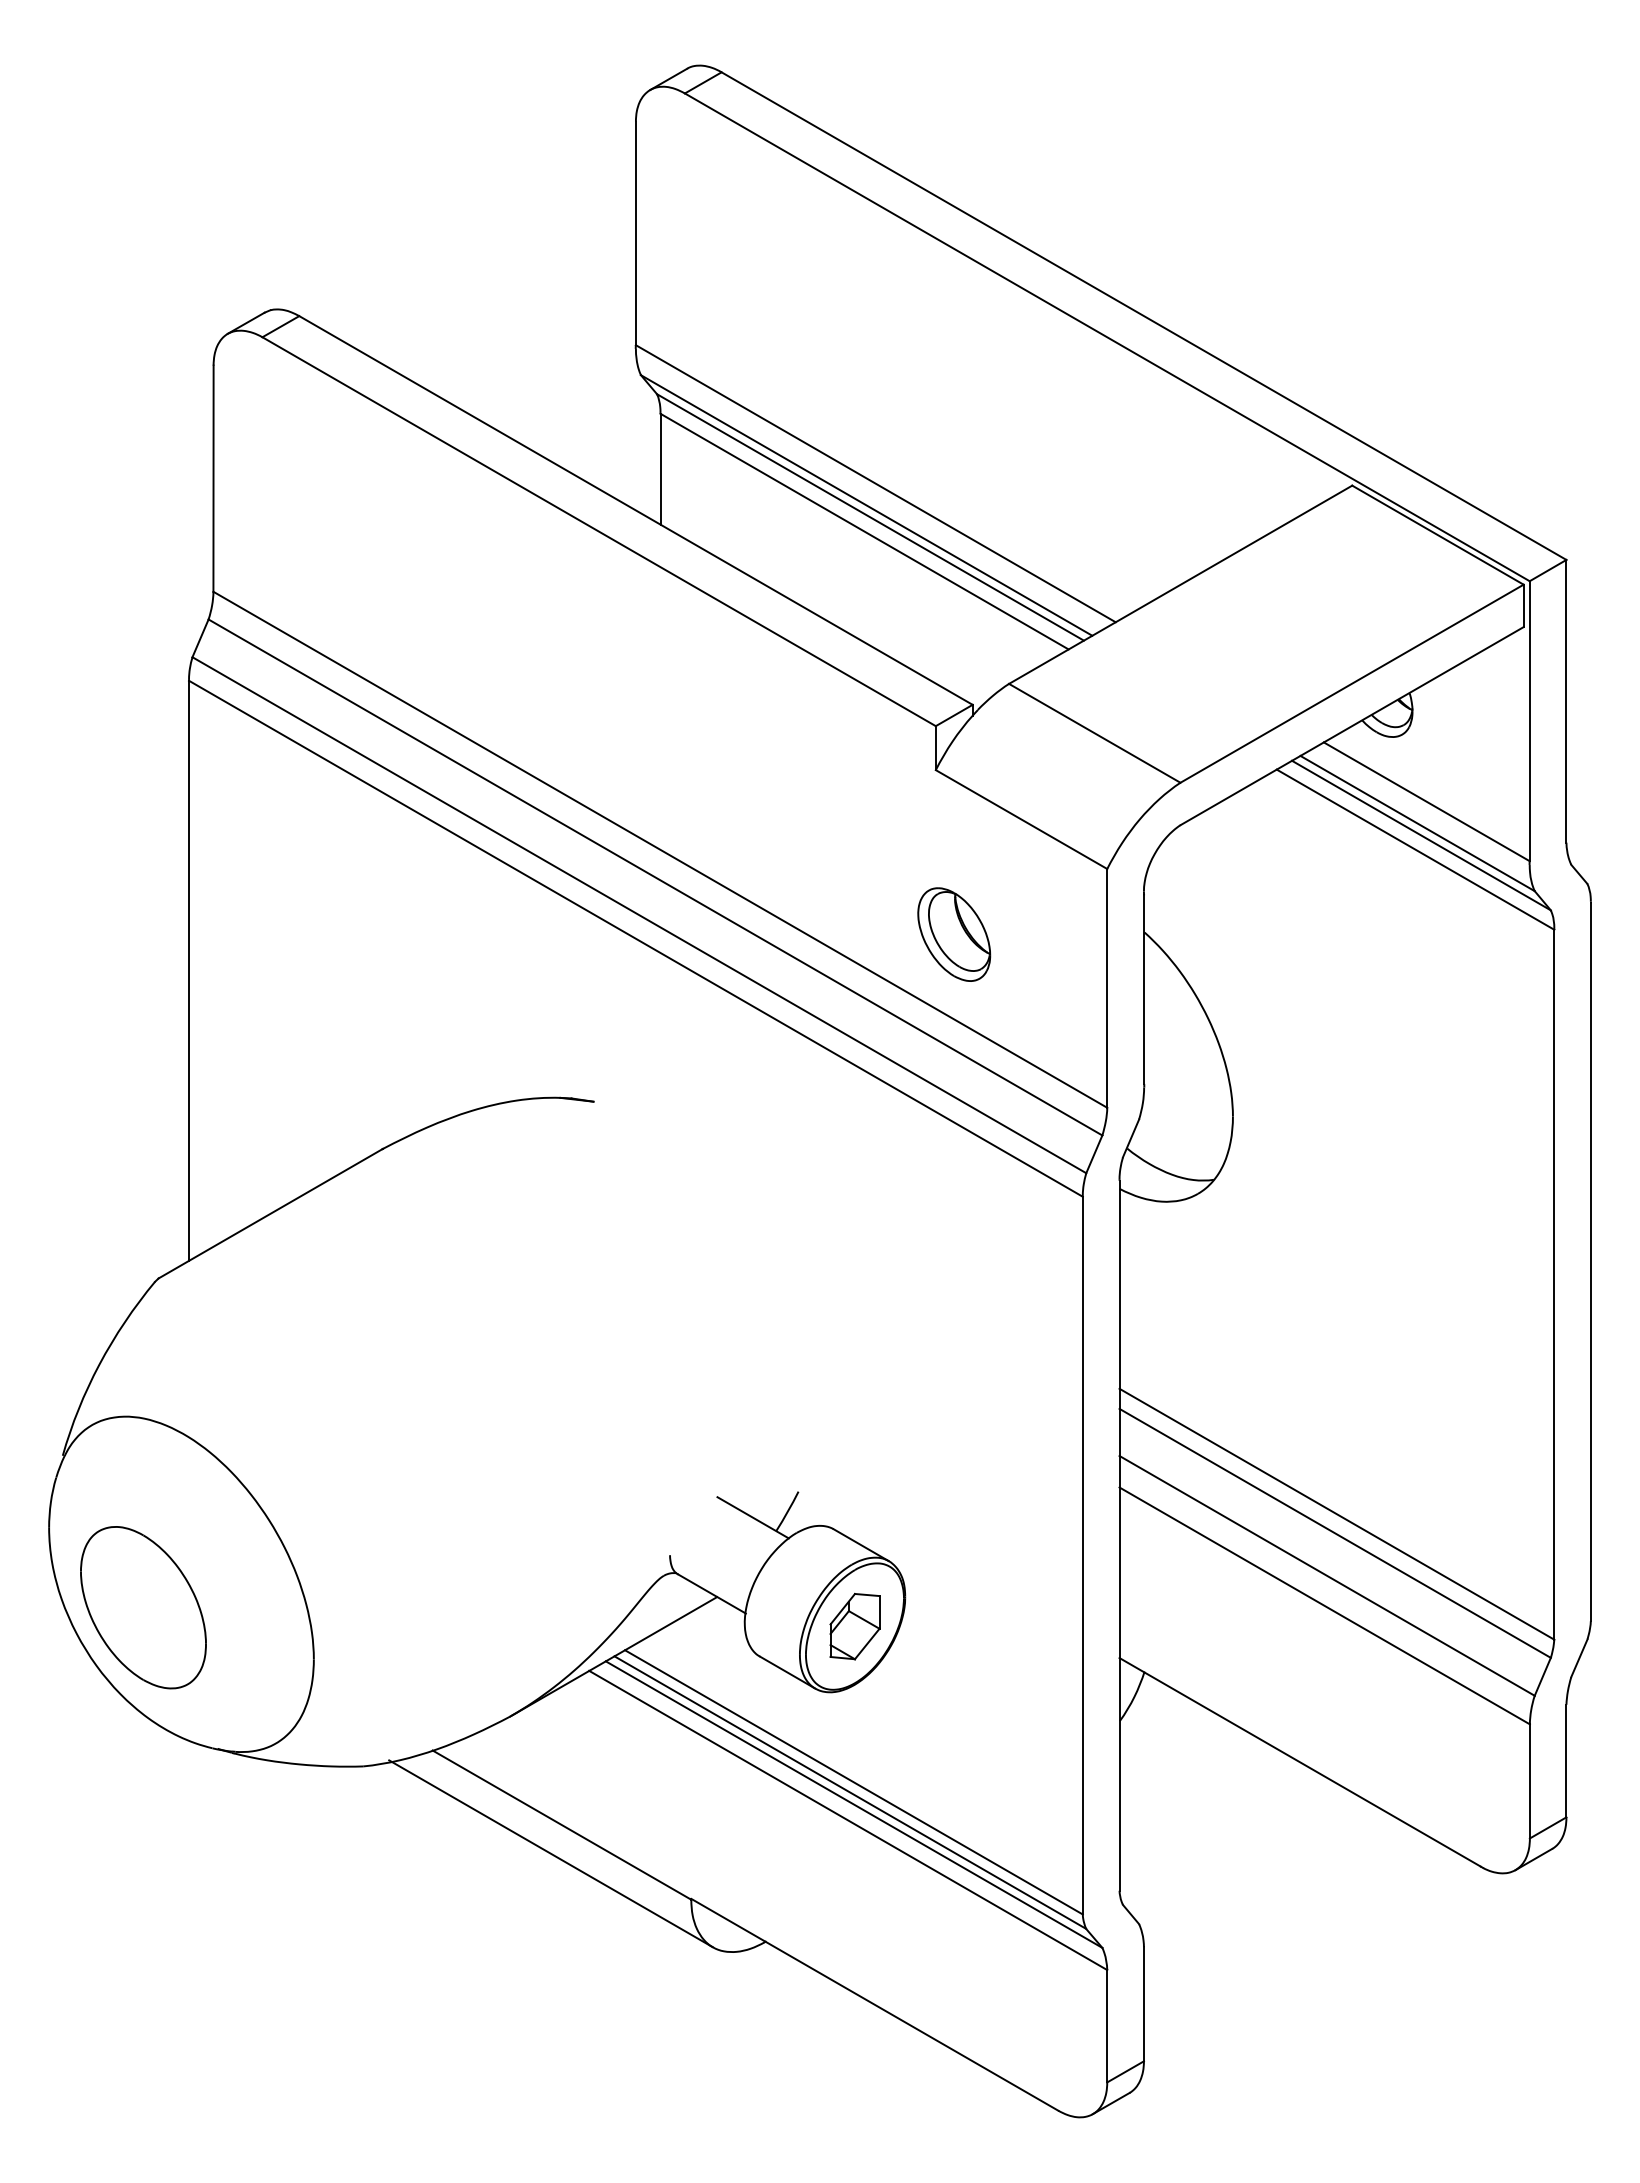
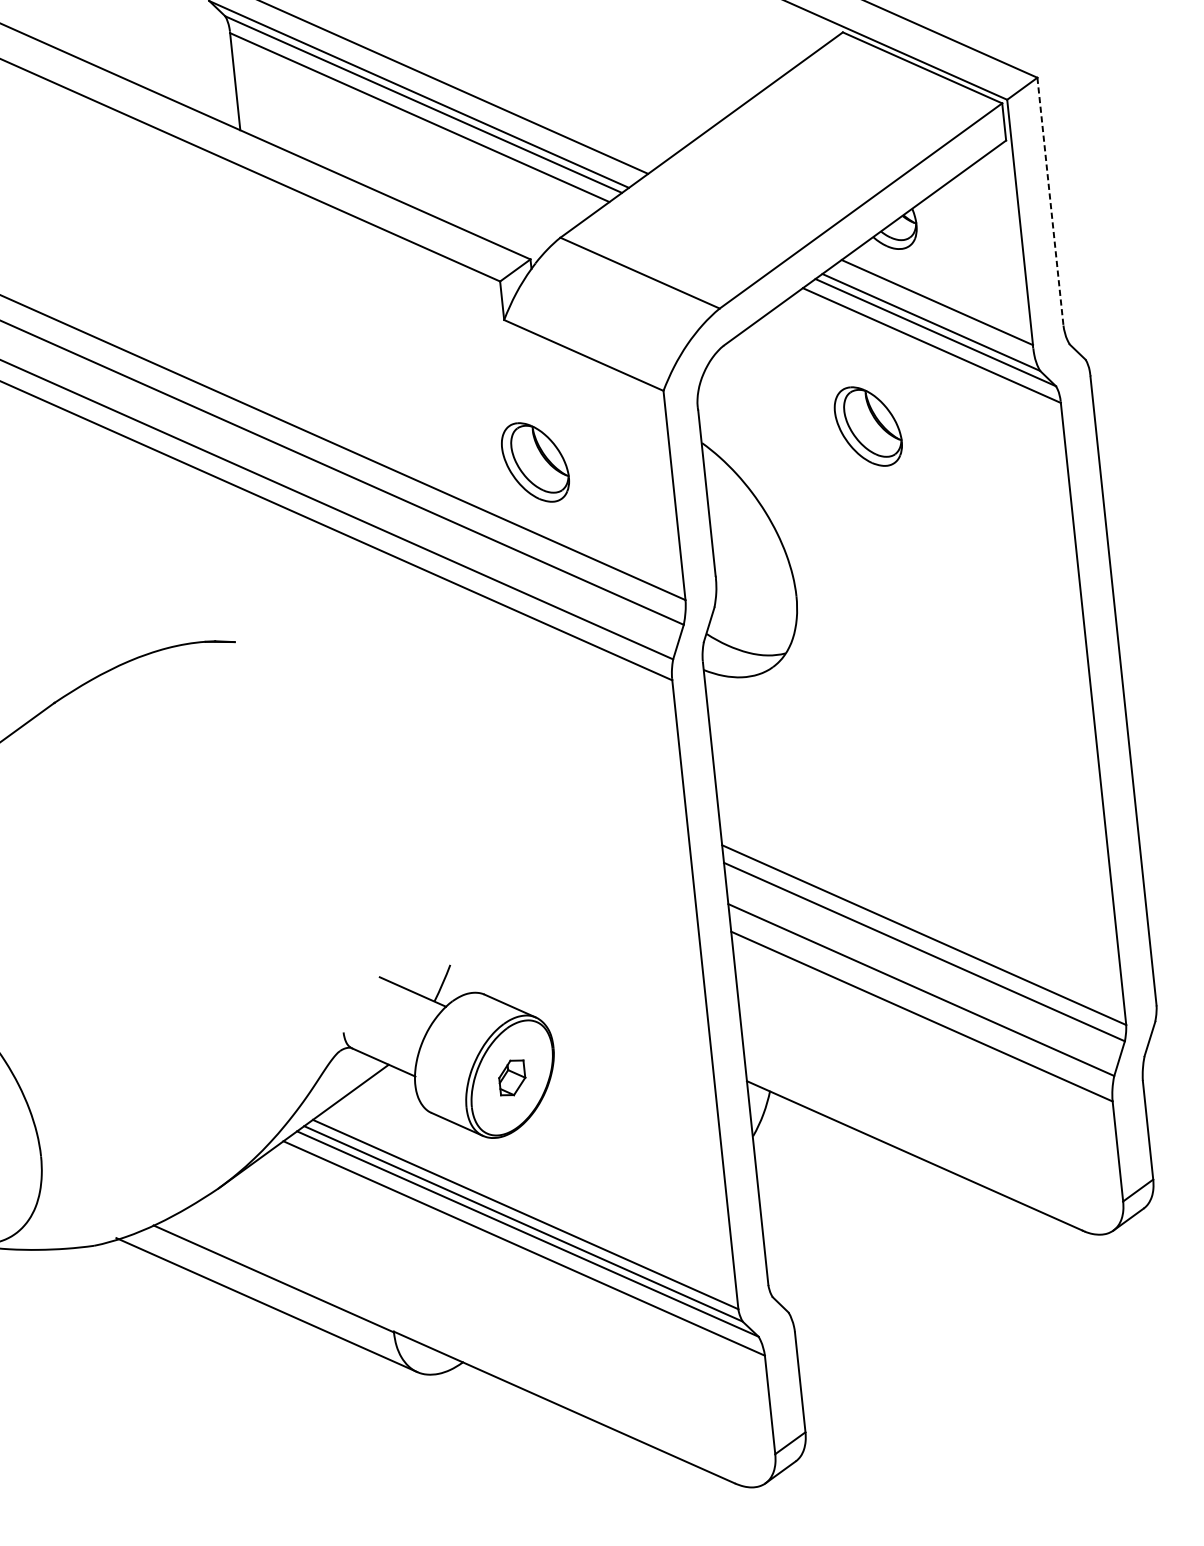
line: (1566, 701) -> (1050, 201), solid -> dashed
part: (1334, 933) -> (868, 426), added
part: (854, 1626) -> (511, 1077), size x0.6

